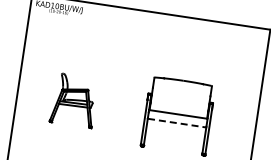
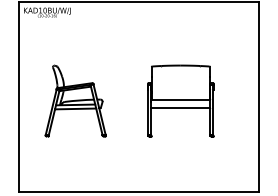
part: (74, 99) -> (75, 100), size x1.43
line: (177, 123) -> (181, 108), dashed -> solid

